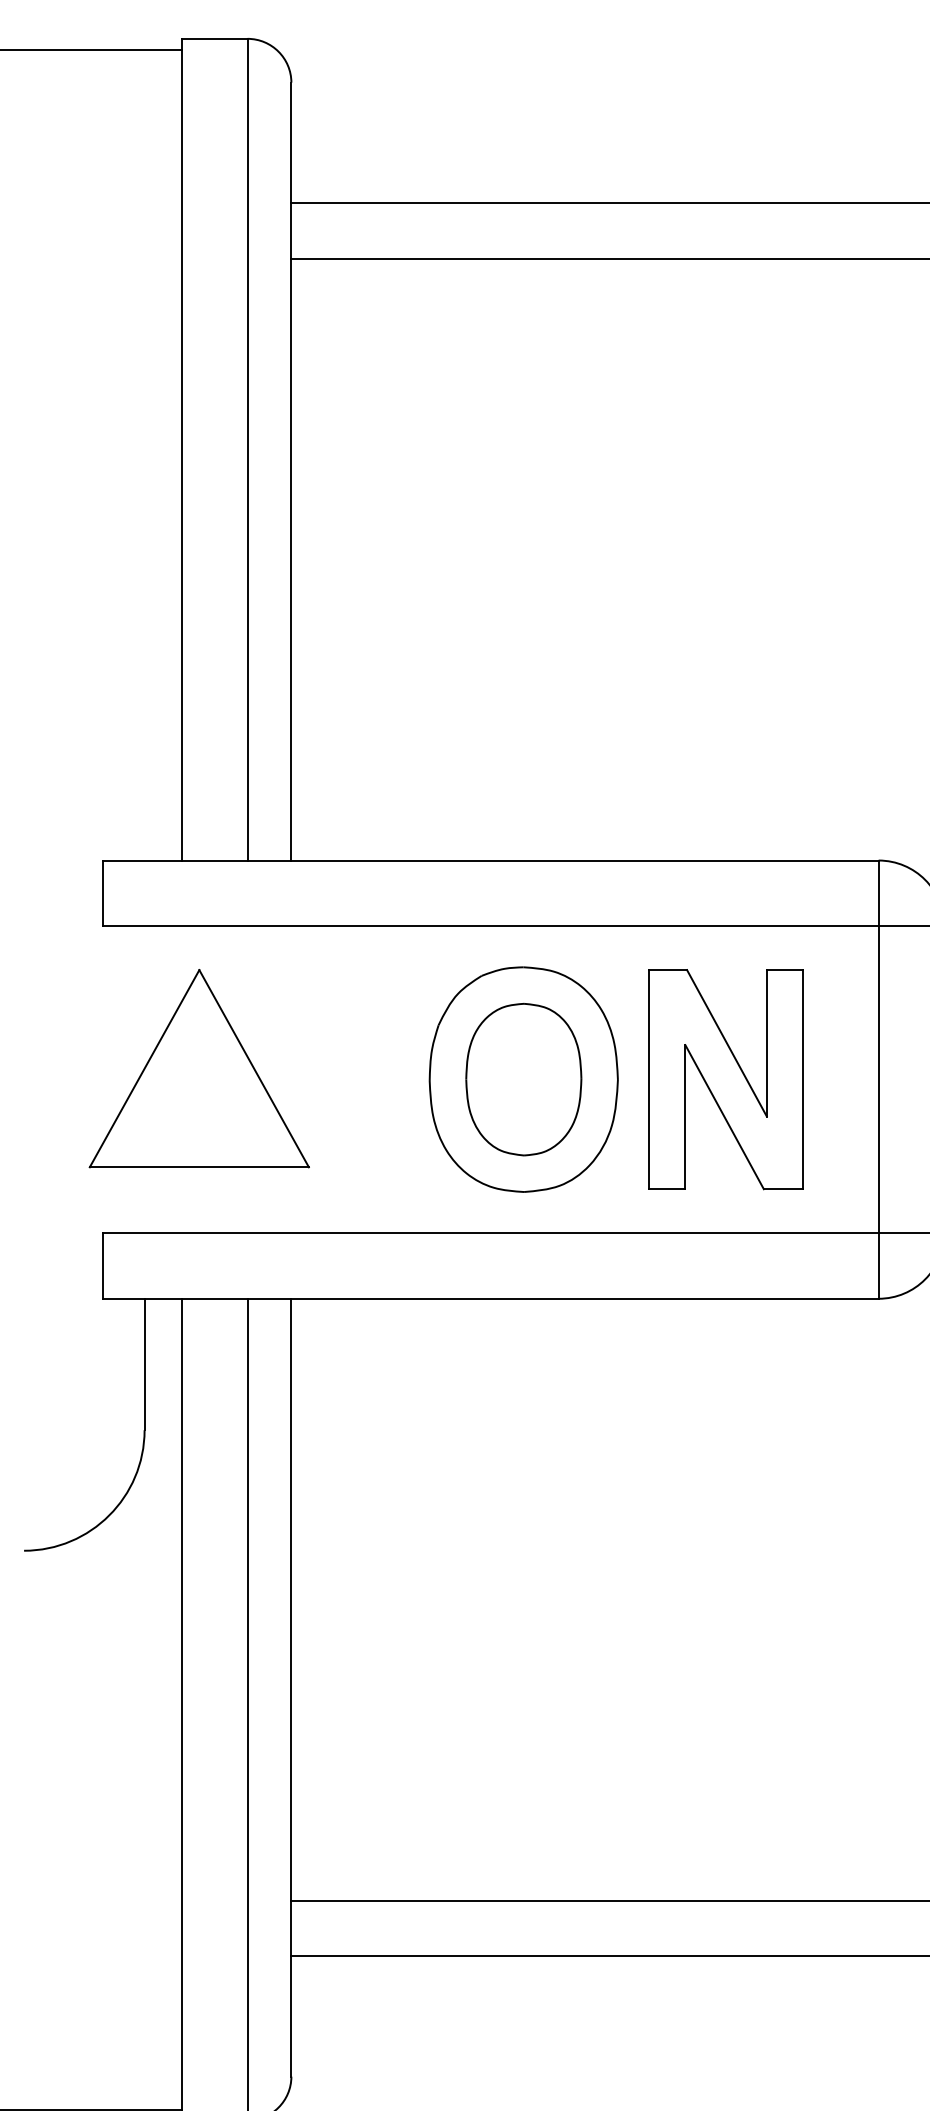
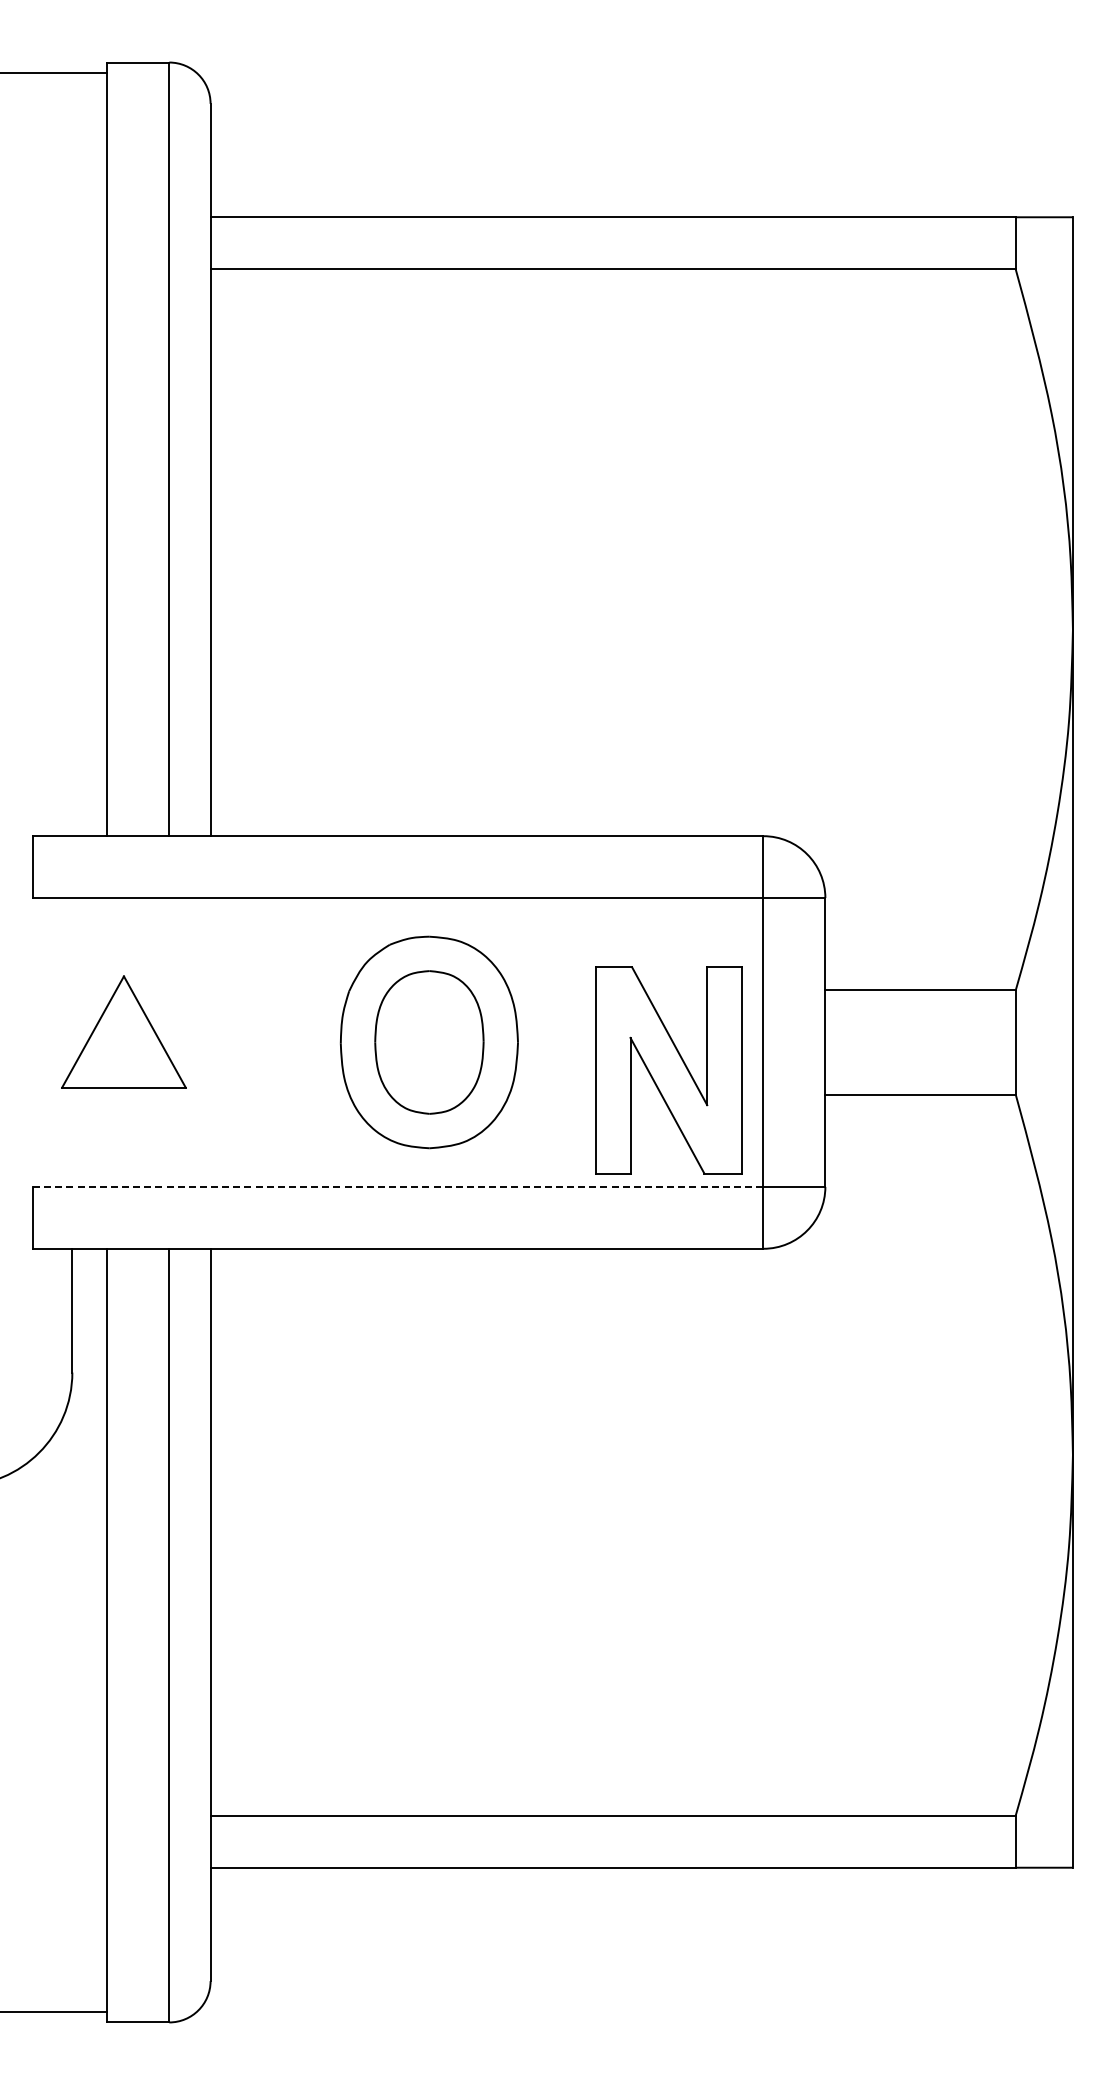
part: (198, 1067) -> (123, 1031), size x0.6
part: (725, 1079) -> (668, 1070), moved
line: (490, 1232) -> (398, 1186), solid -> dashed

